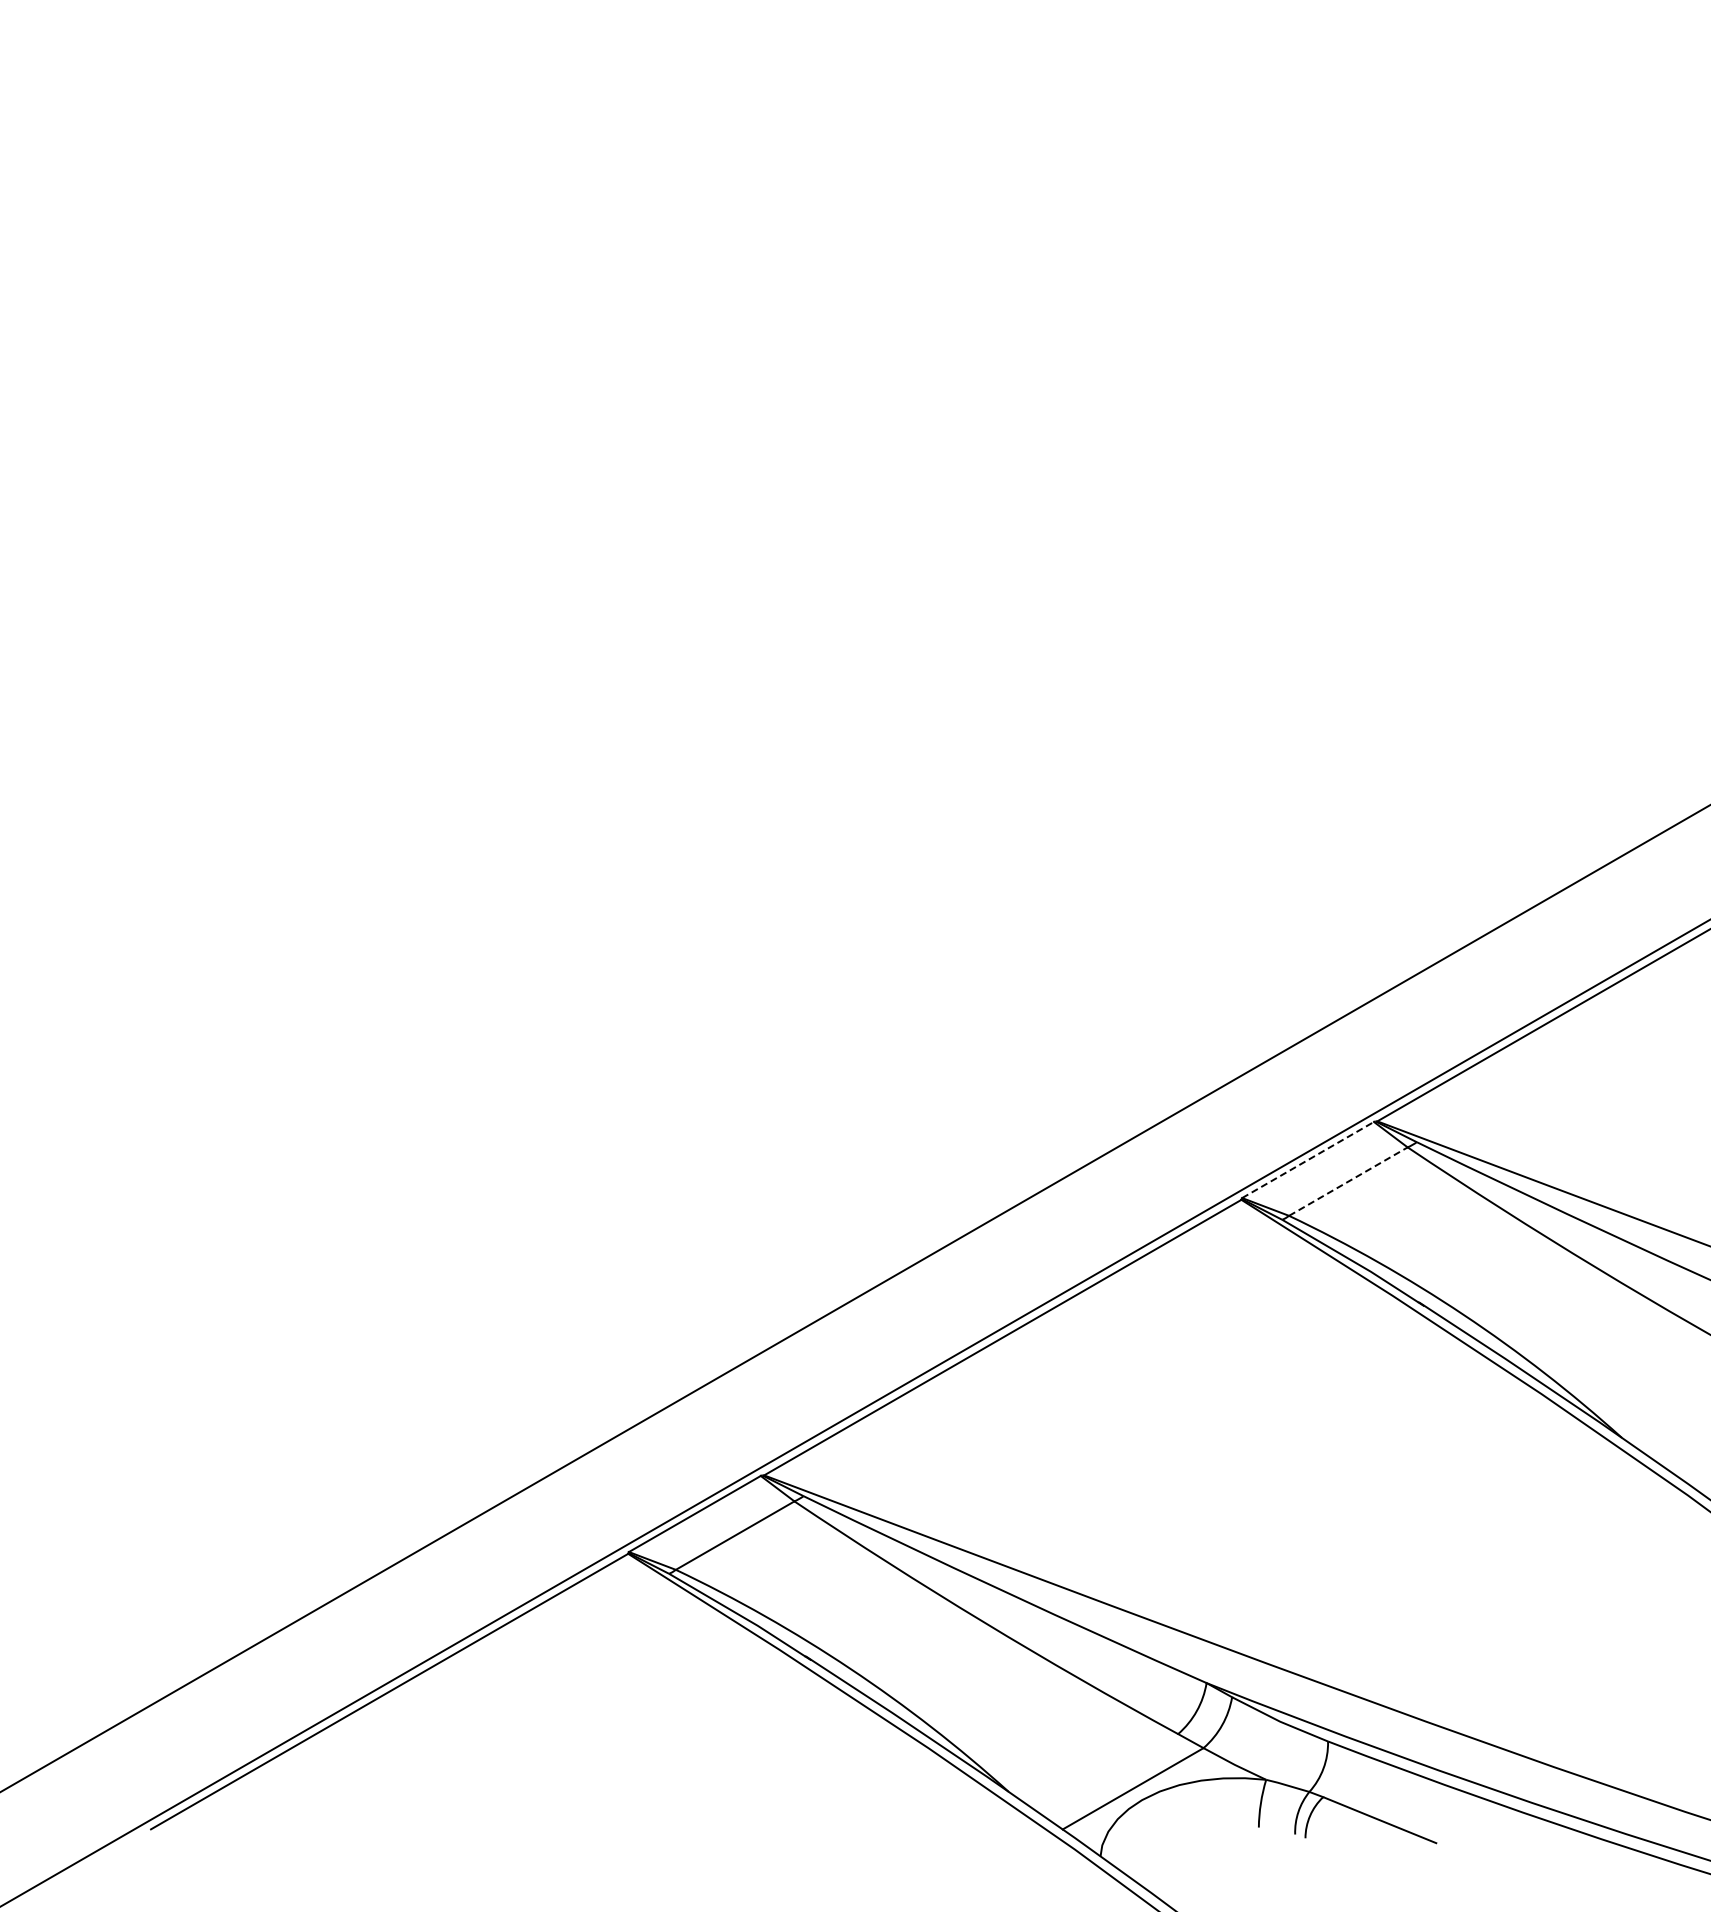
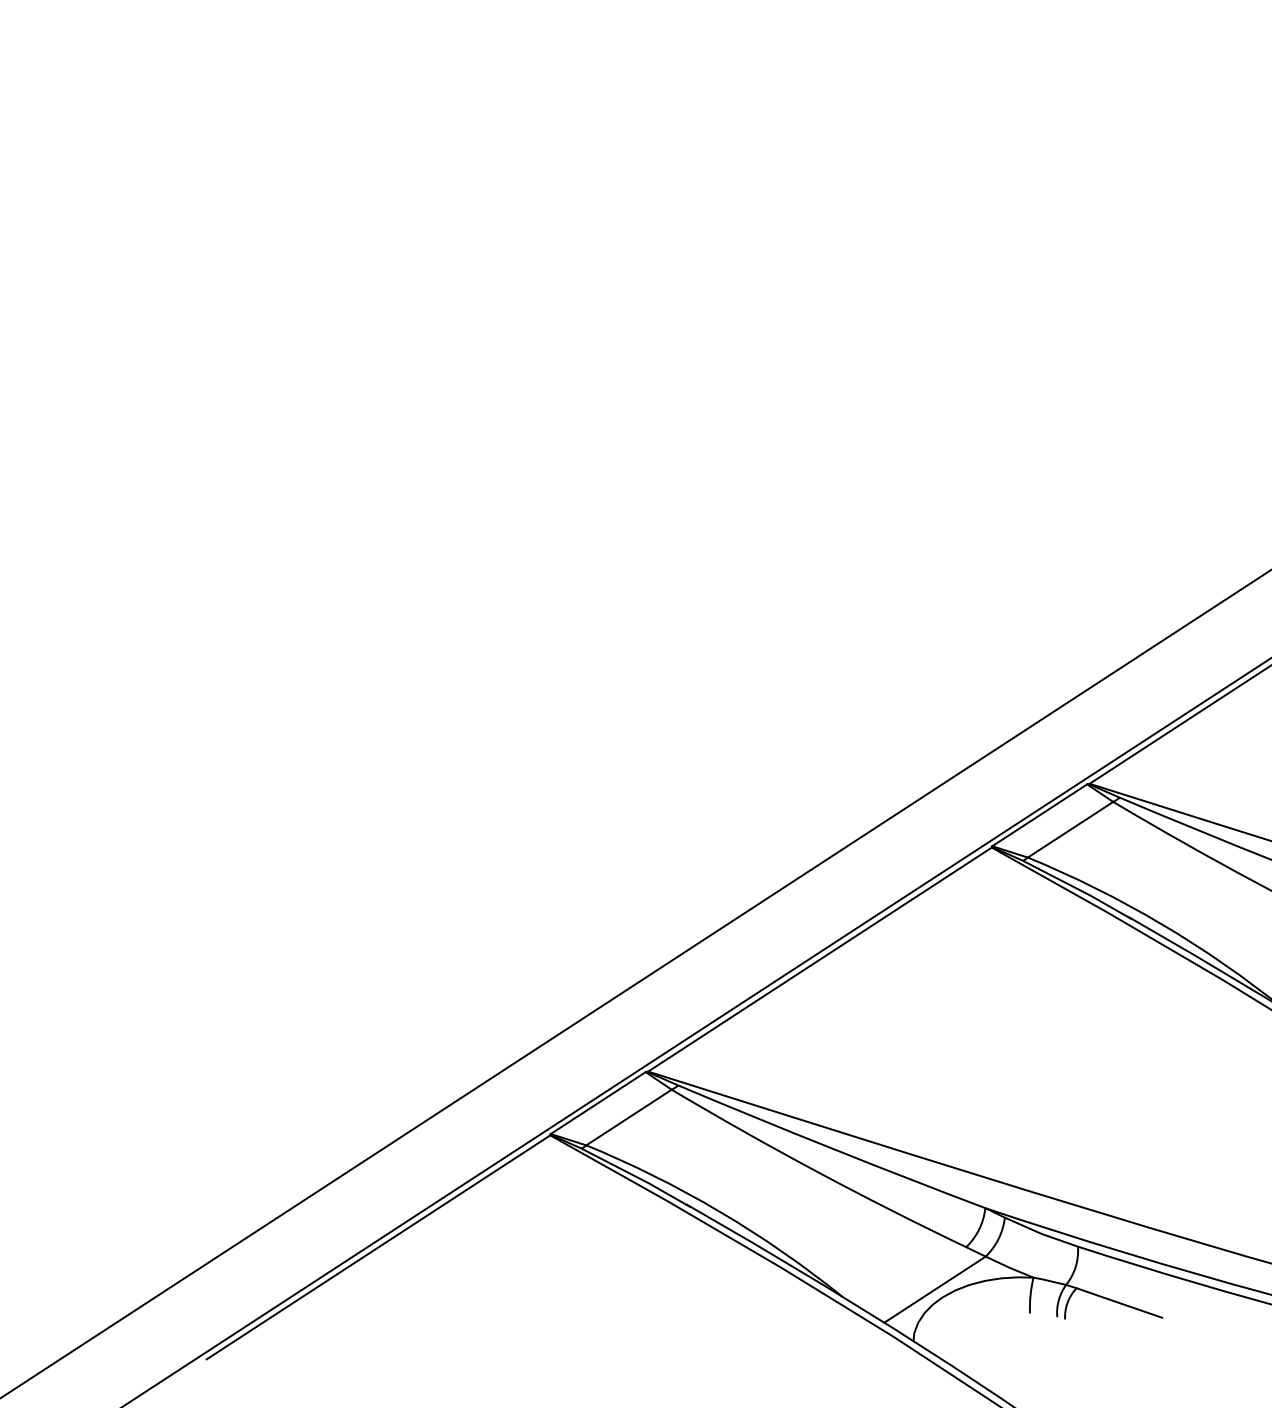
line: (1308, 1159) -> (1040, 814), dashed -> solid
line: (1348, 1181) -> (1070, 829), dashed -> solid

